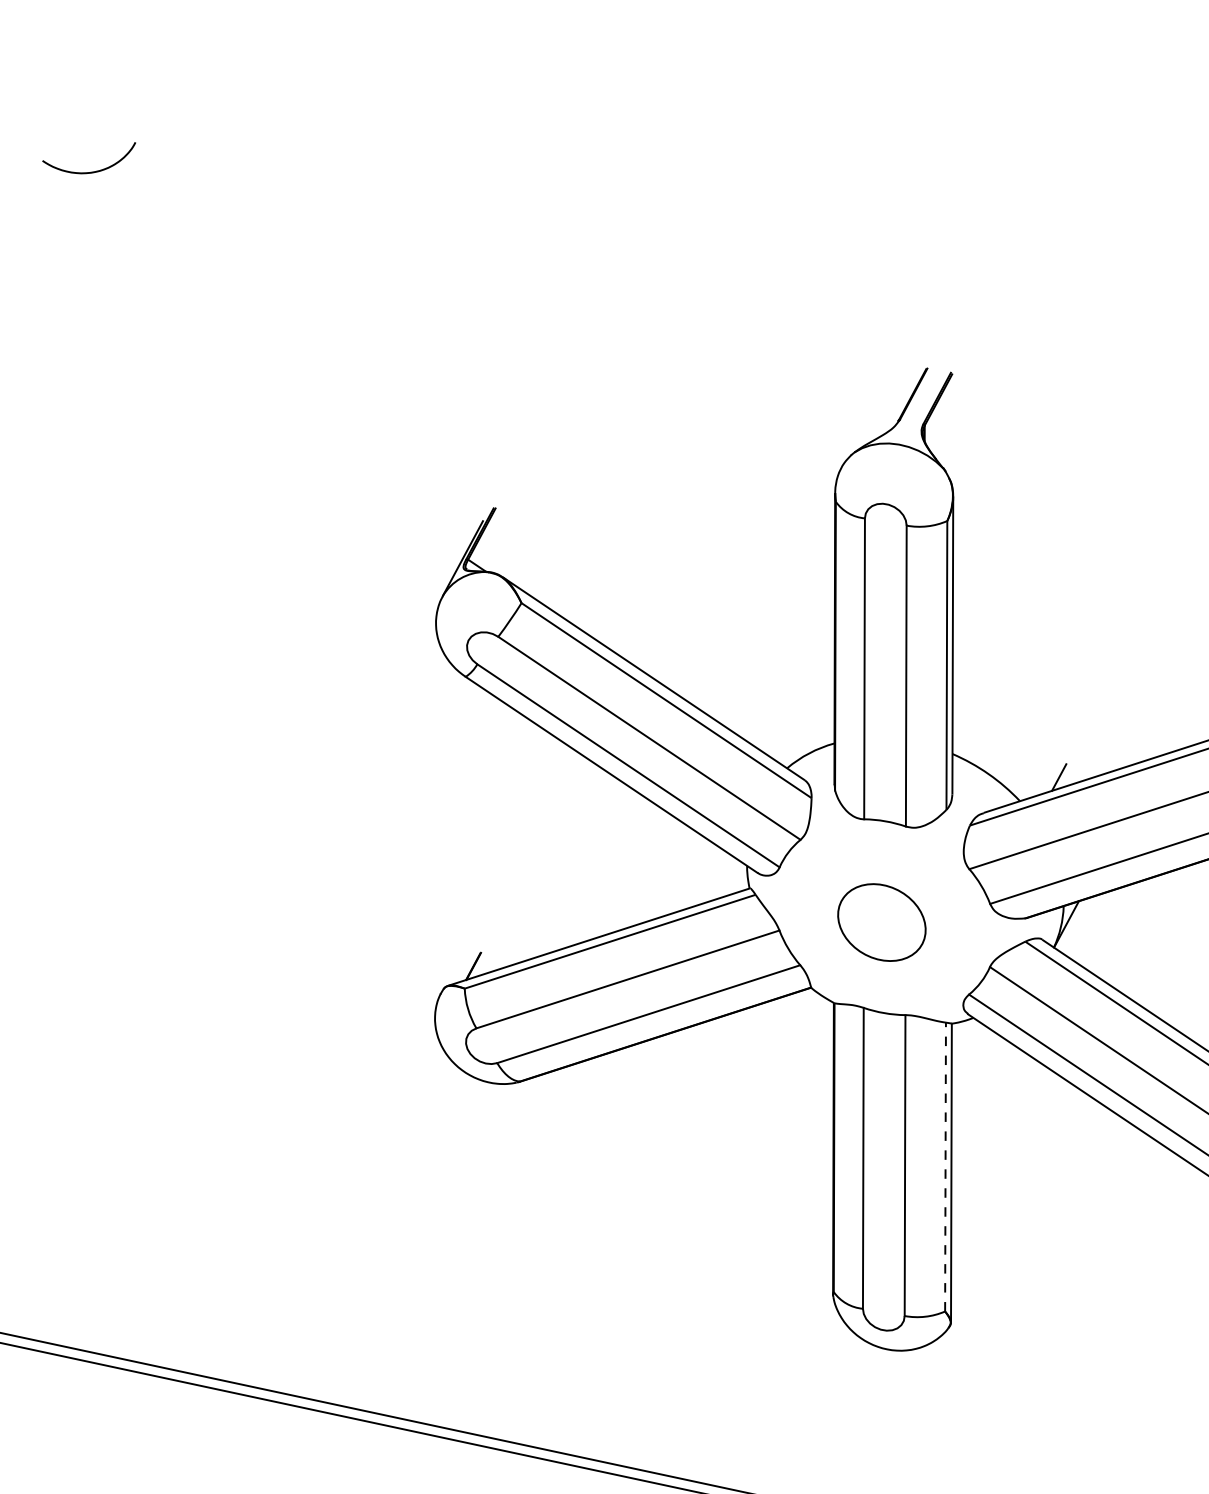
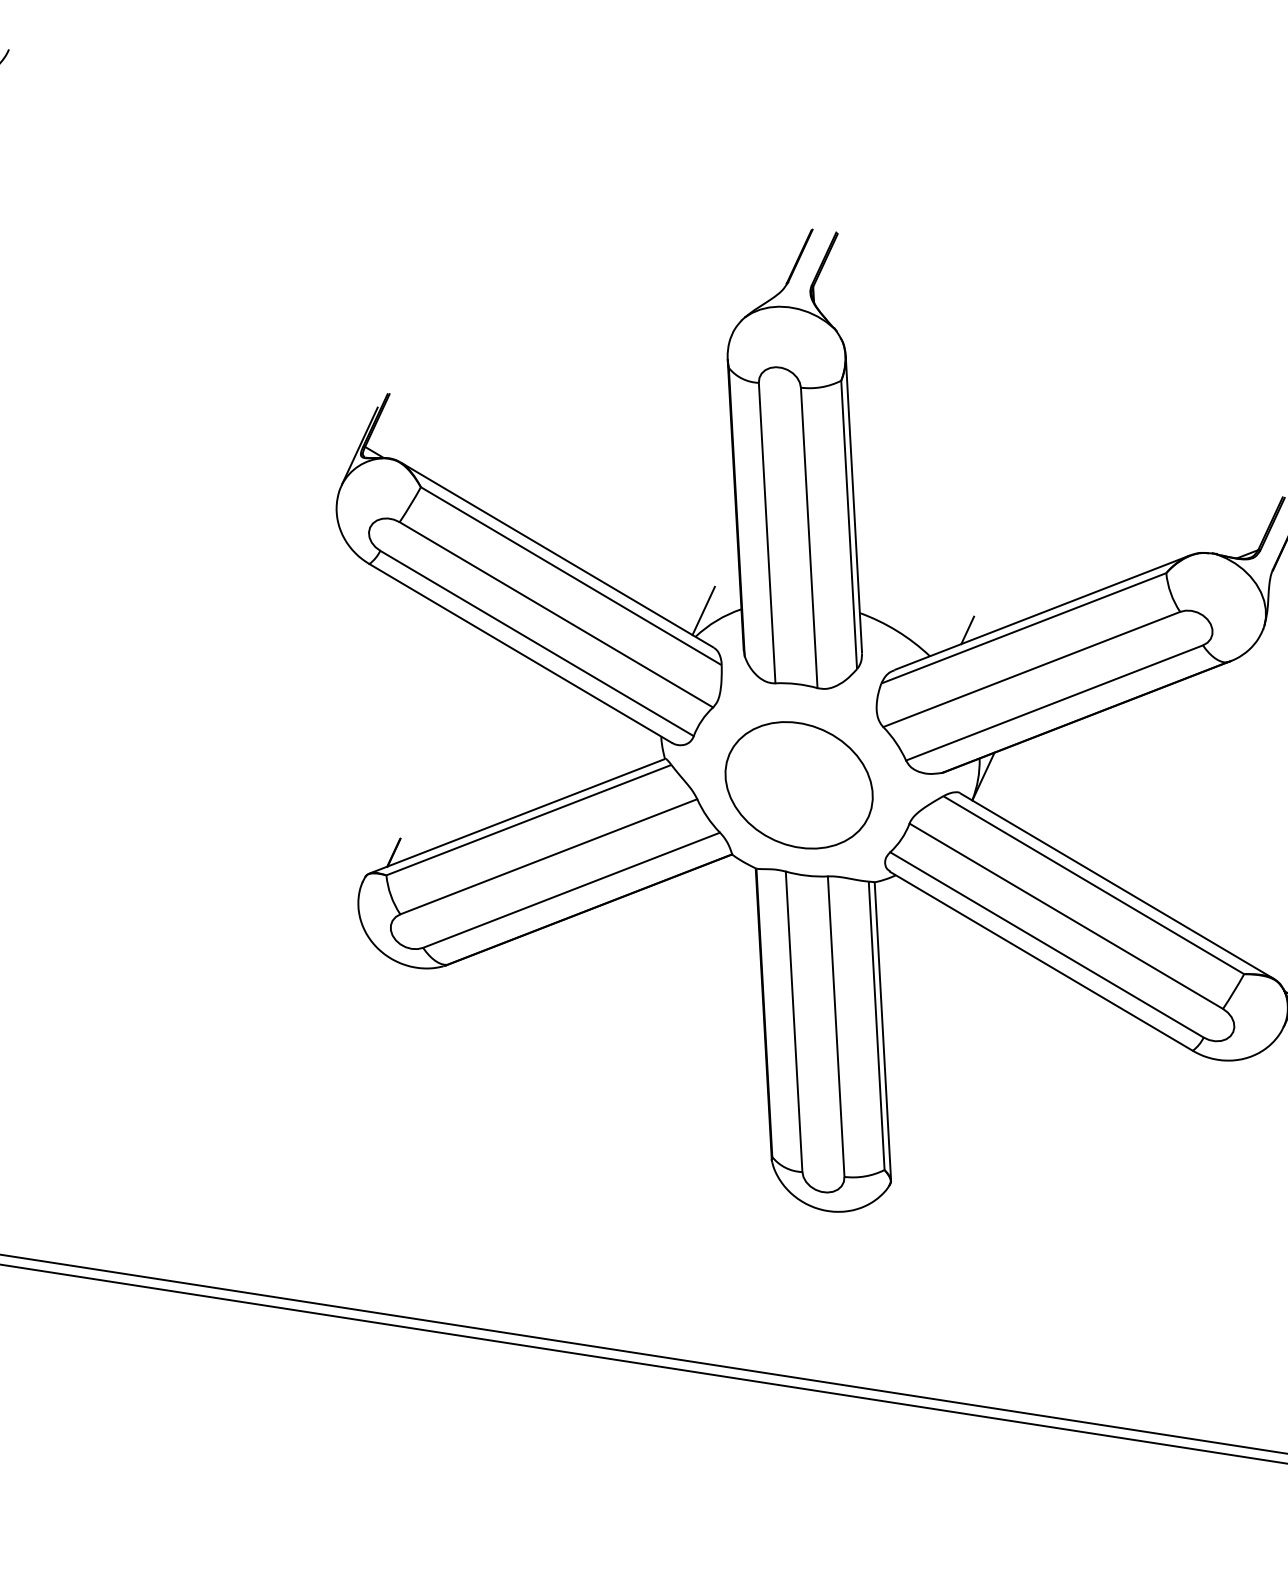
line: (796, 742) -> (703, 610), added
part: (881, 922) -> (798, 785), size x1.67
line: (945, 1167) -> (876, 1026), dashed -> solid

